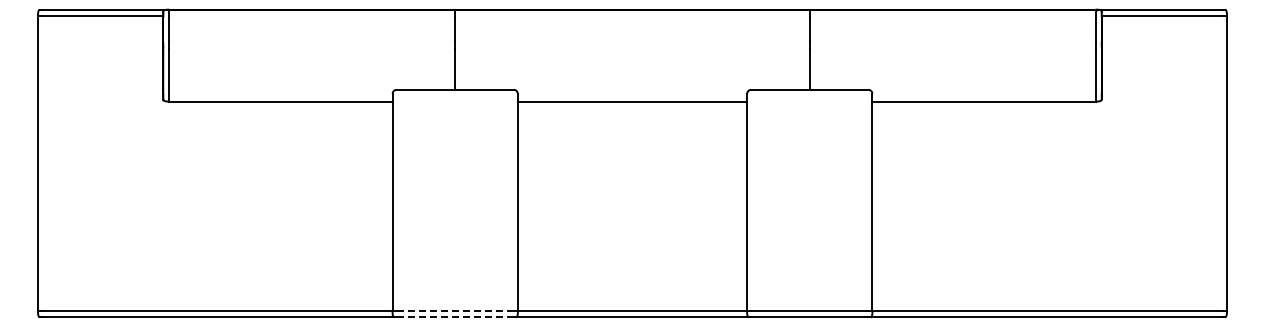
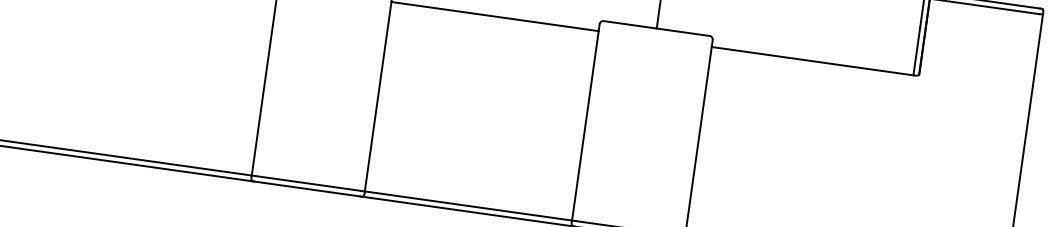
line: (455, 311) -> (308, 183), dashed -> solid
line: (455, 317) -> (307, 189), dashed -> solid

